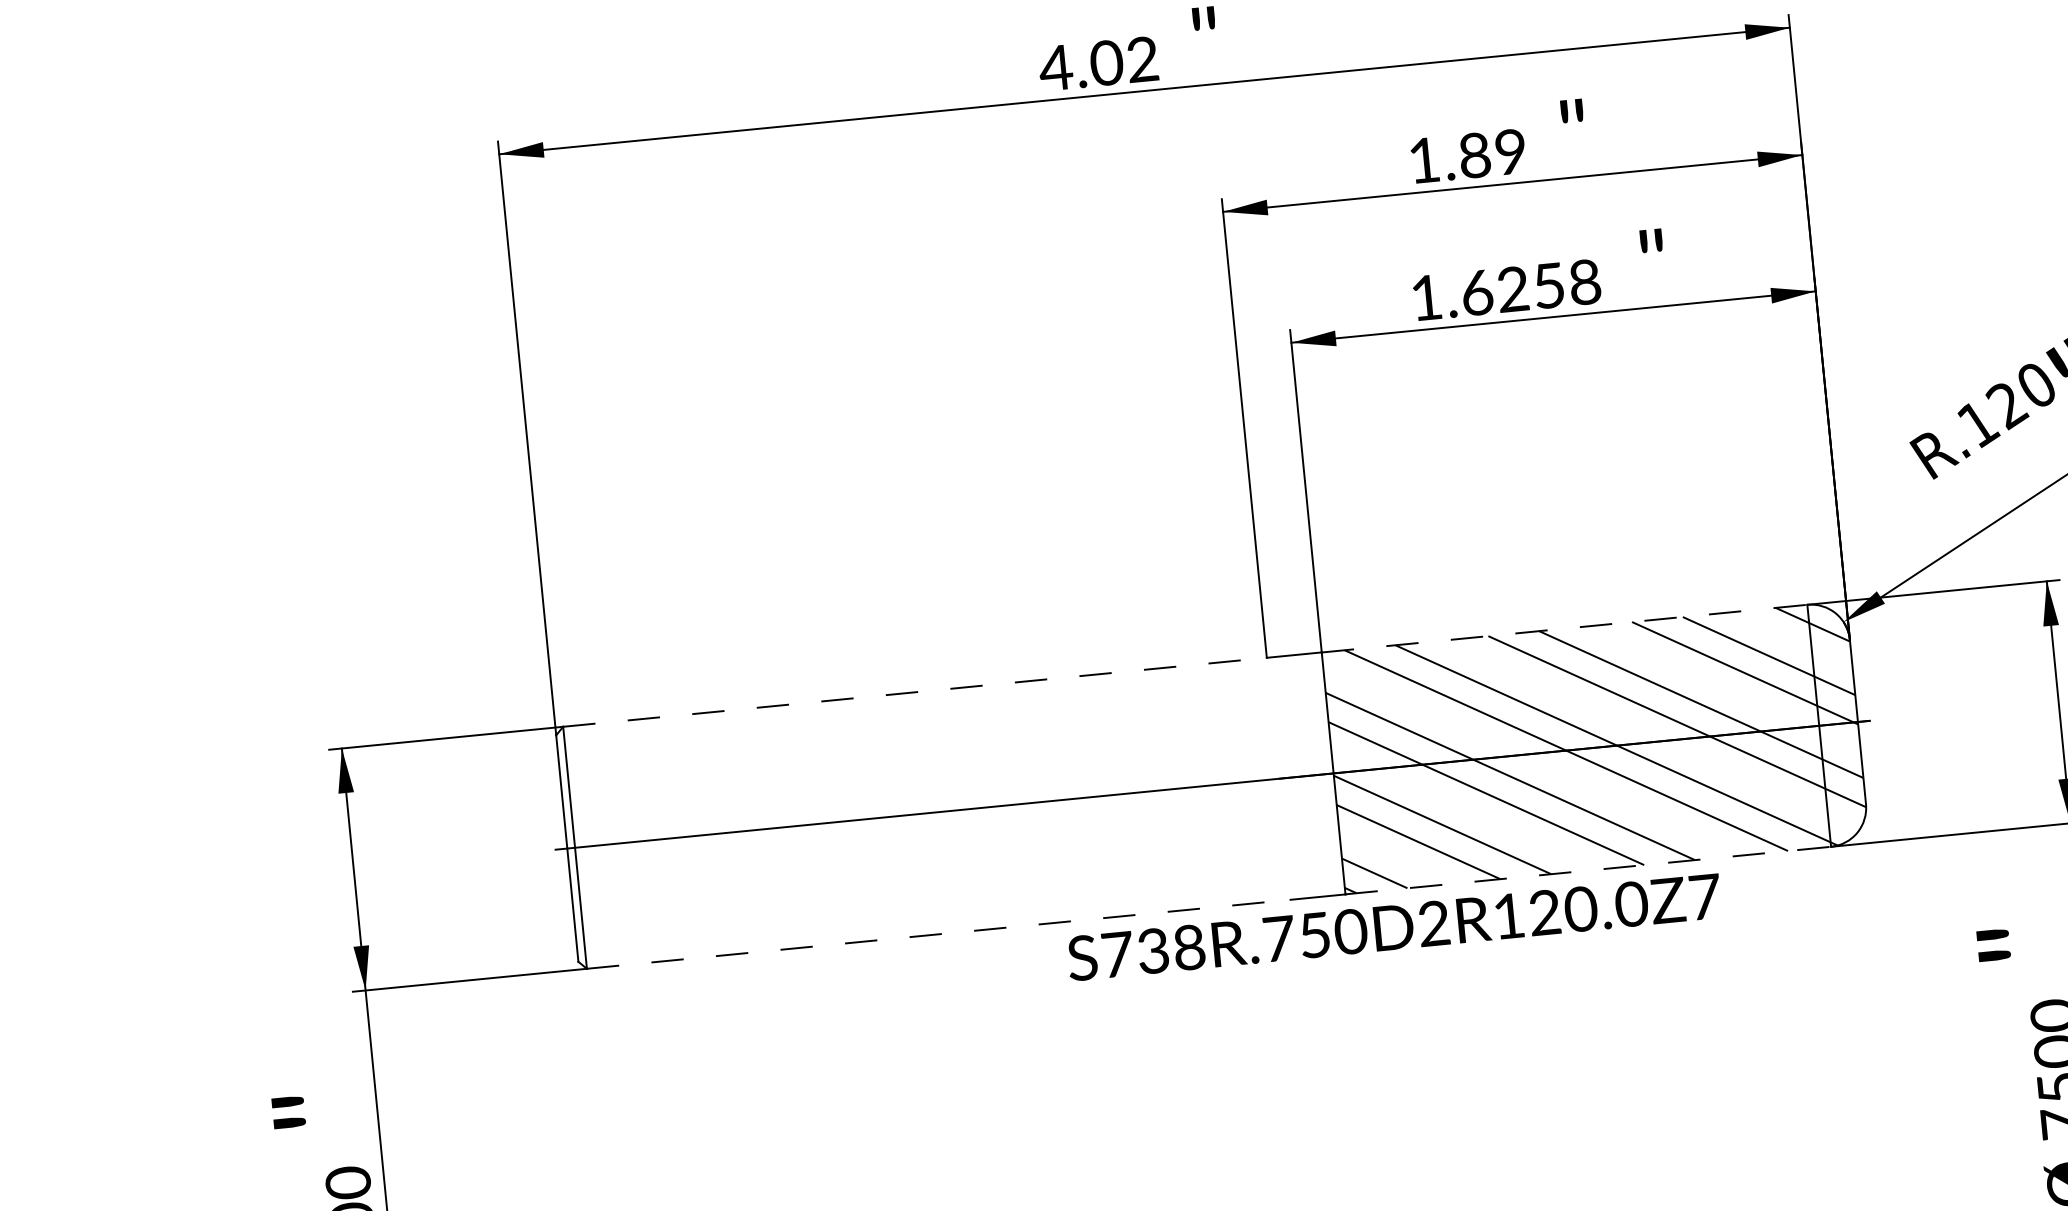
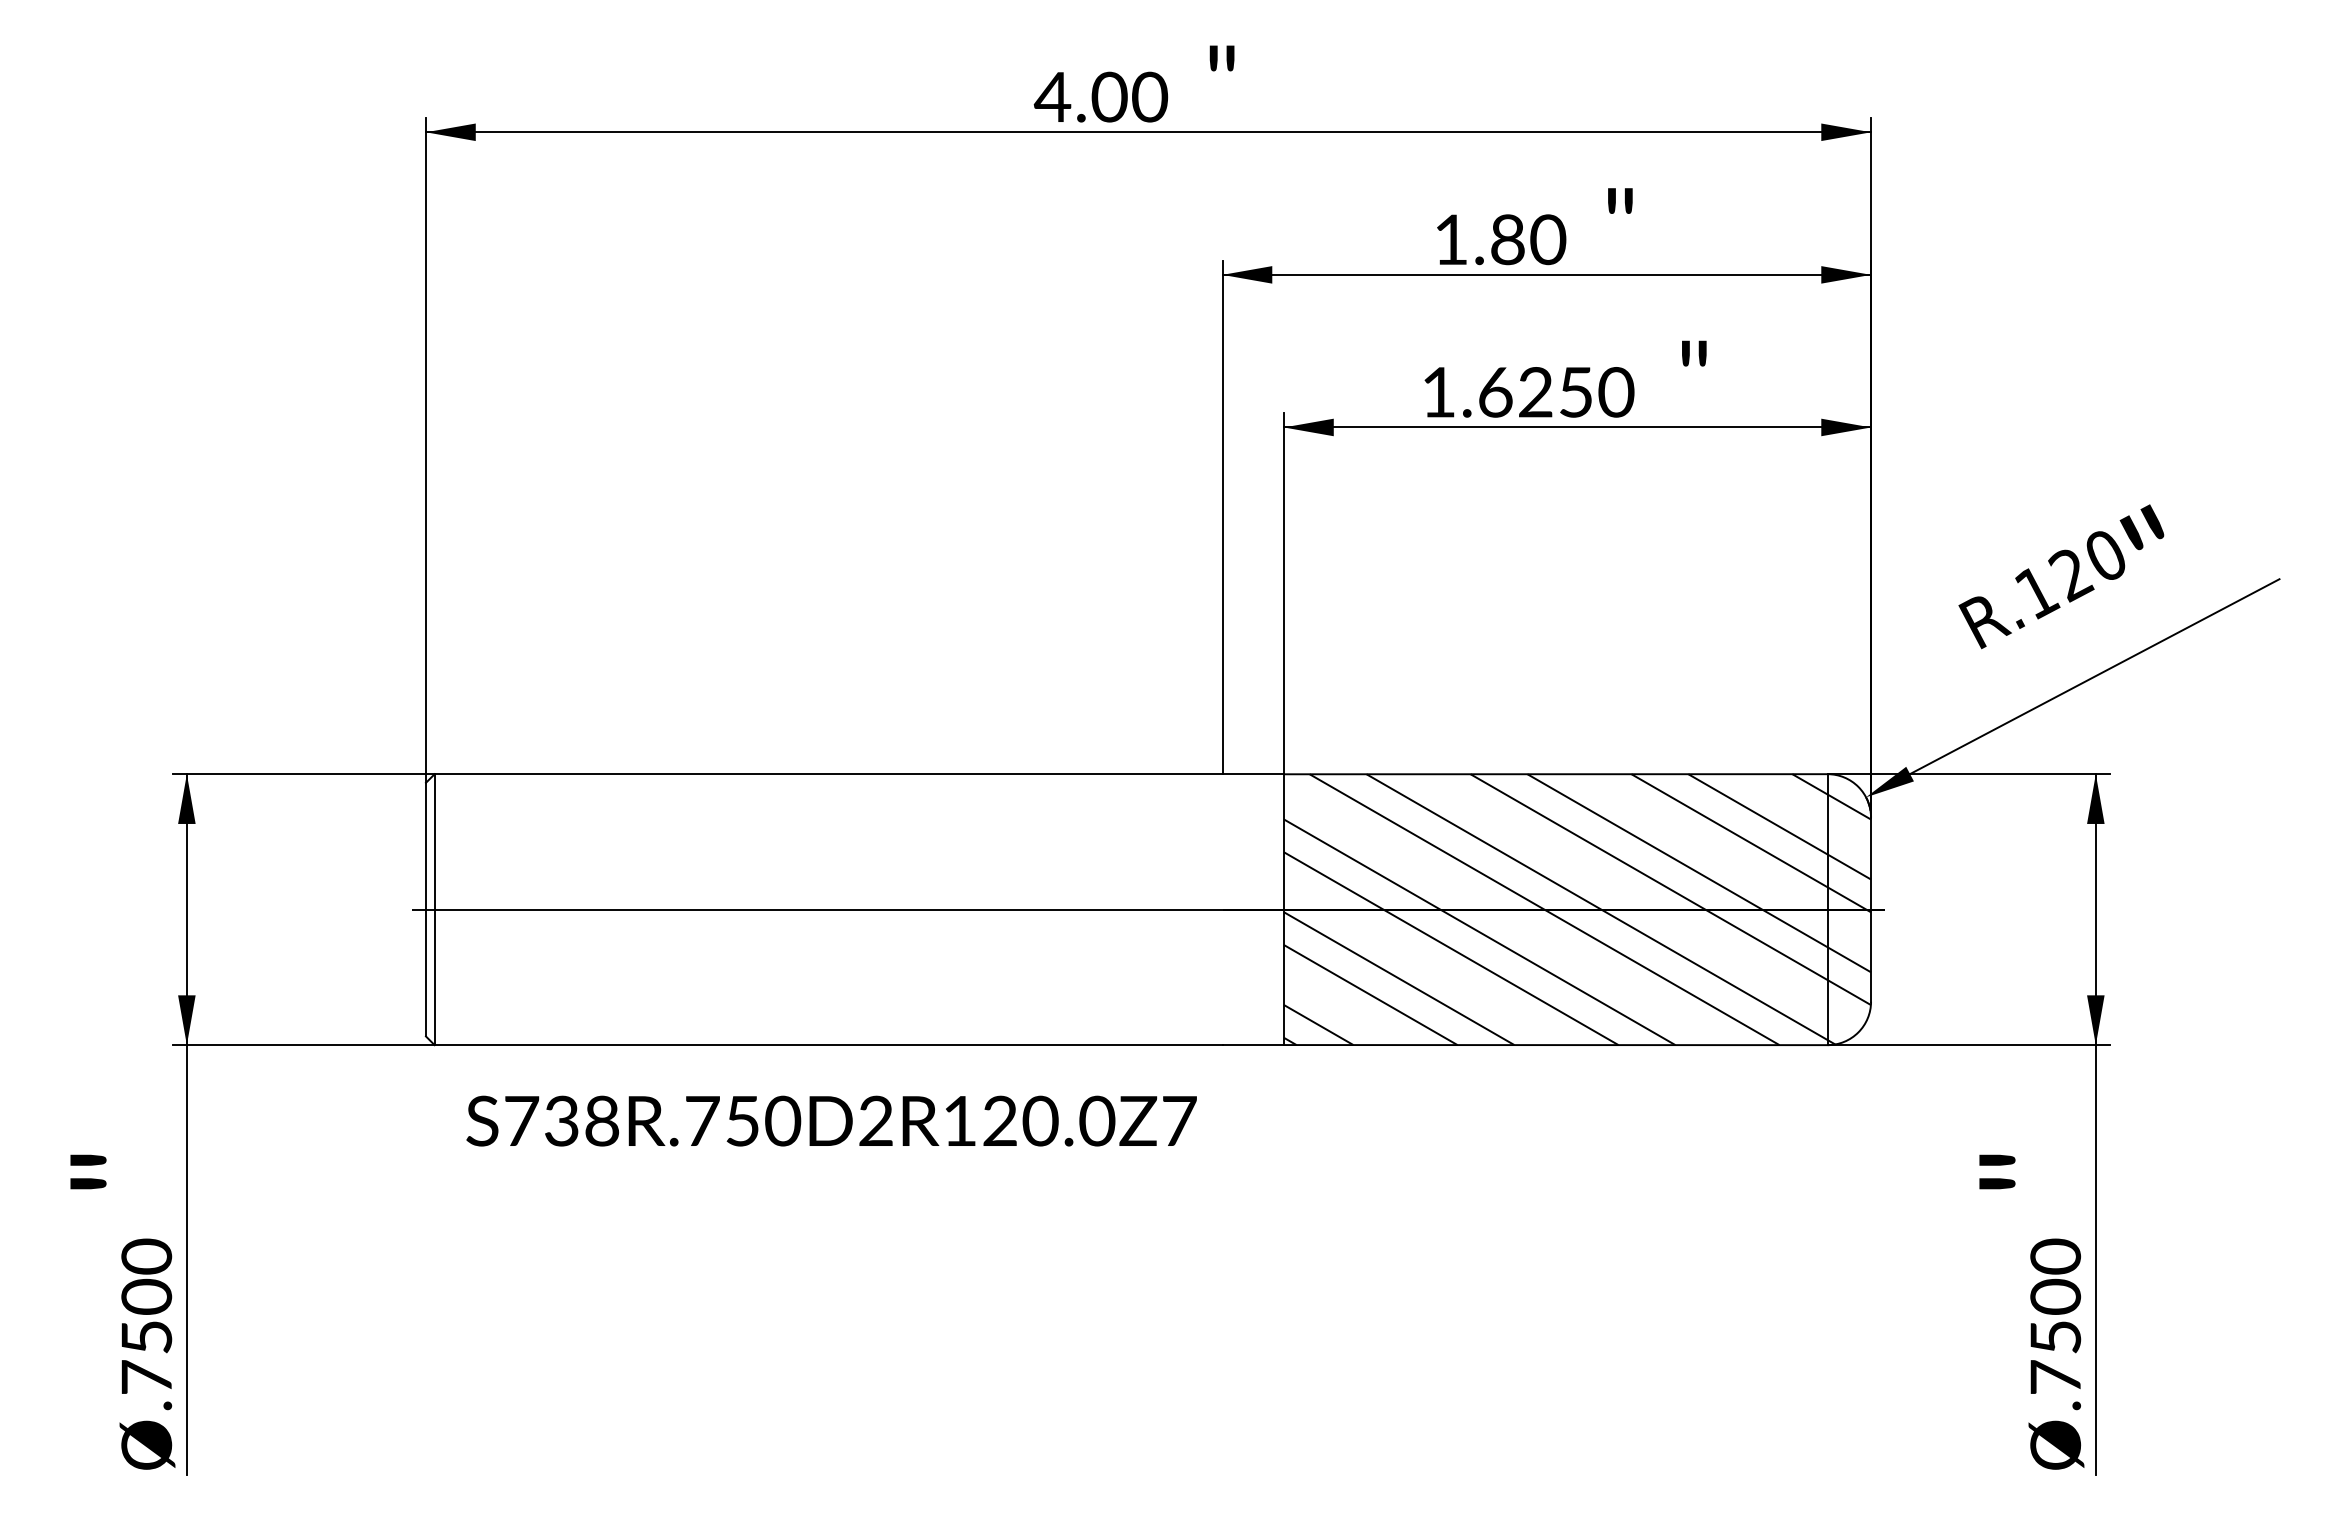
text: (1143, 59) -> (1150, 97), 4.02 -> 4.00
text: (1511, 152) -> (1548, 240), 1.89 -> 1.80
text: (1585, 282) -> (1616, 392), 1.6258 -> 1.6250
line: (1564, 628) -> (1555, 774), dashed -> solid
line: (914, 692) -> (828, 774), dashed -> solid
line: (1587, 870) -> (1555, 1045), dashed -> solid
text: (1394, 926) -> (831, 1120), moved
line: (938, 934) -> (828, 1045), dashed -> solid

